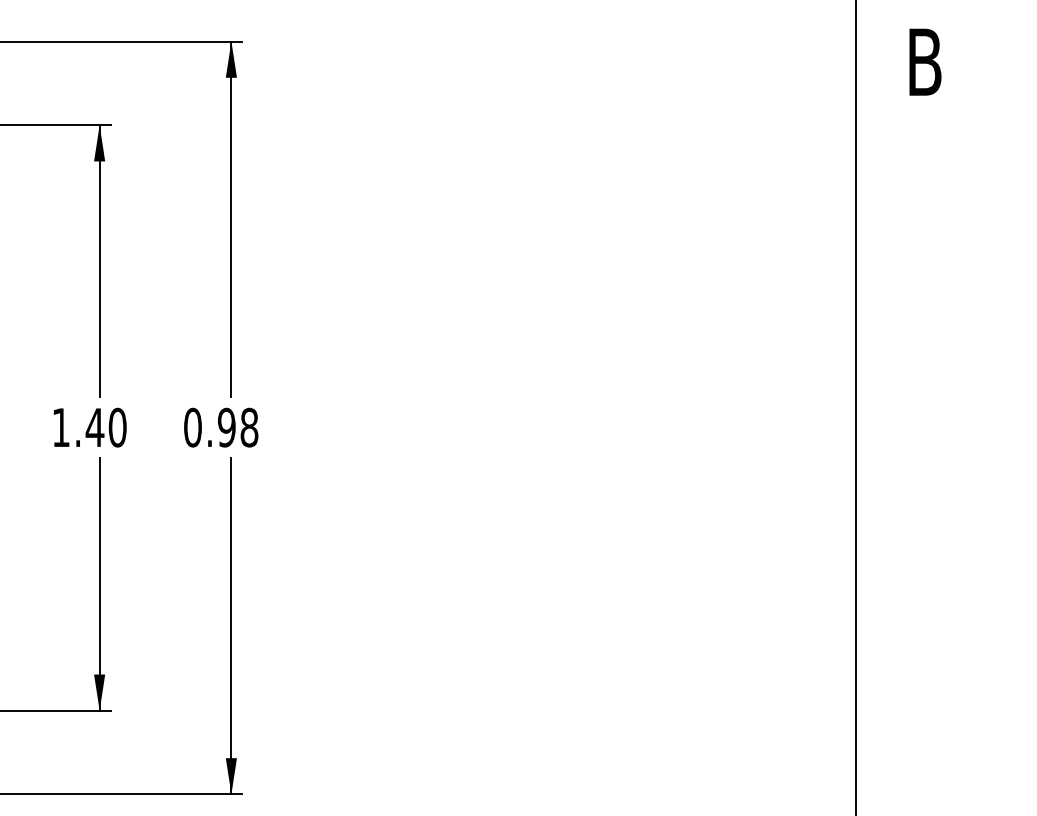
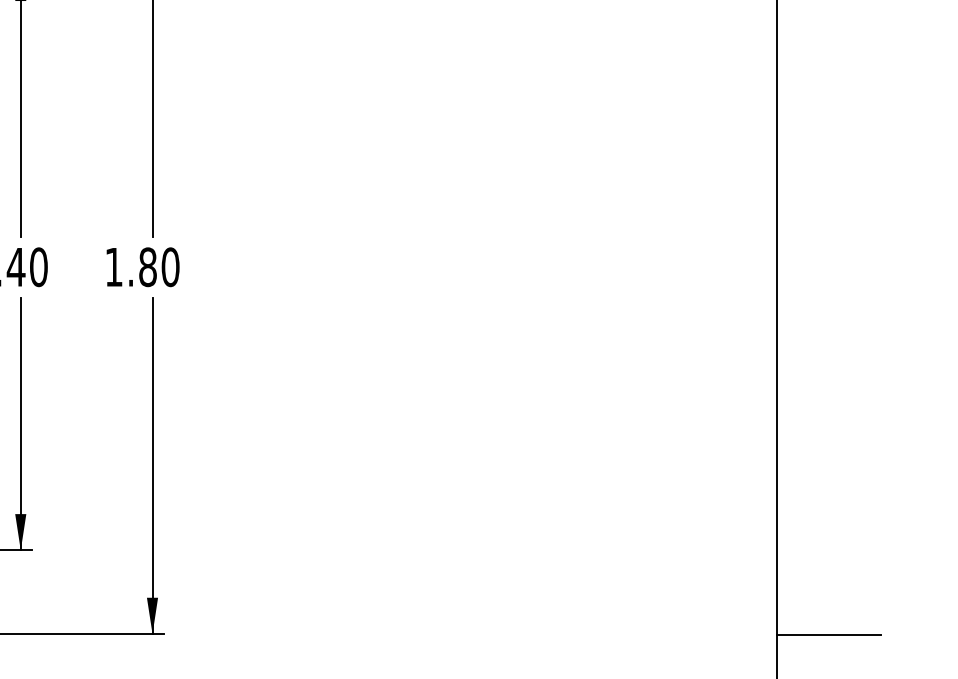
text: (221, 427) -> (142, 267), 0.98 -> 1.80
line: (907, 795) -> (828, 635), added

